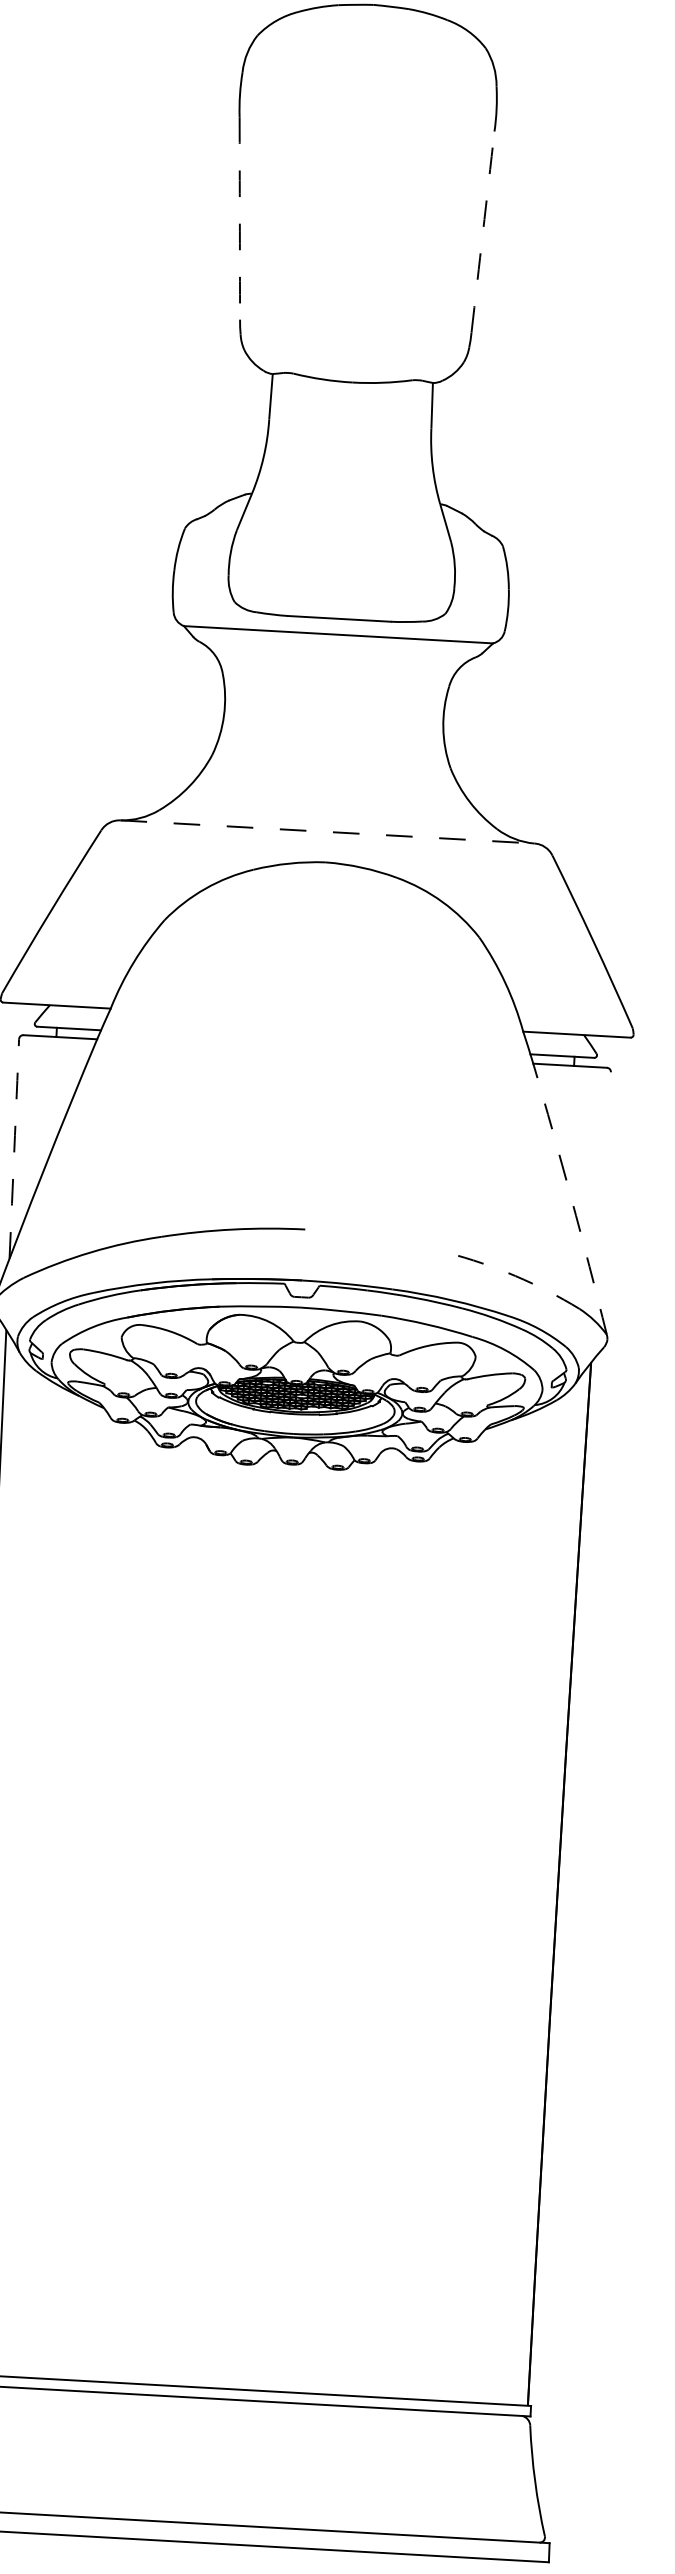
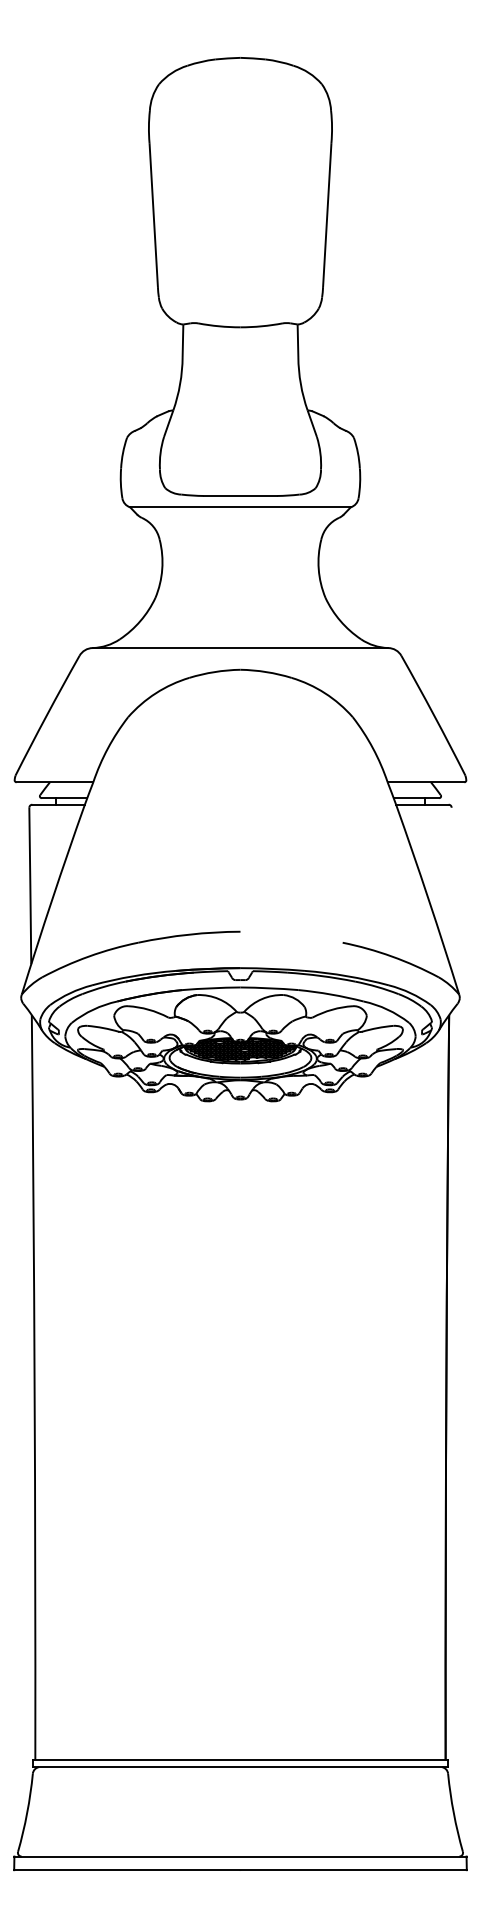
arc: (239, 219) -> (153, 215), dashed -> solid
arc: (483, 232) -> (327, 215), dashed -> solid
line: (327, 832) -> (240, 648), dashed -> solid
arc: (14, 1149) -> (30, 886), dashed -> solid
arc: (571, 1199) -> (428, 899), dashed -> solid
arc: (516, 1276) -> (392, 956), dashed -> solid

